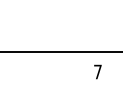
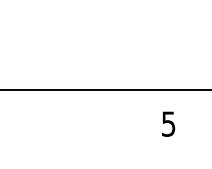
text: (97, 71) -> (167, 123), 7 -> 5

